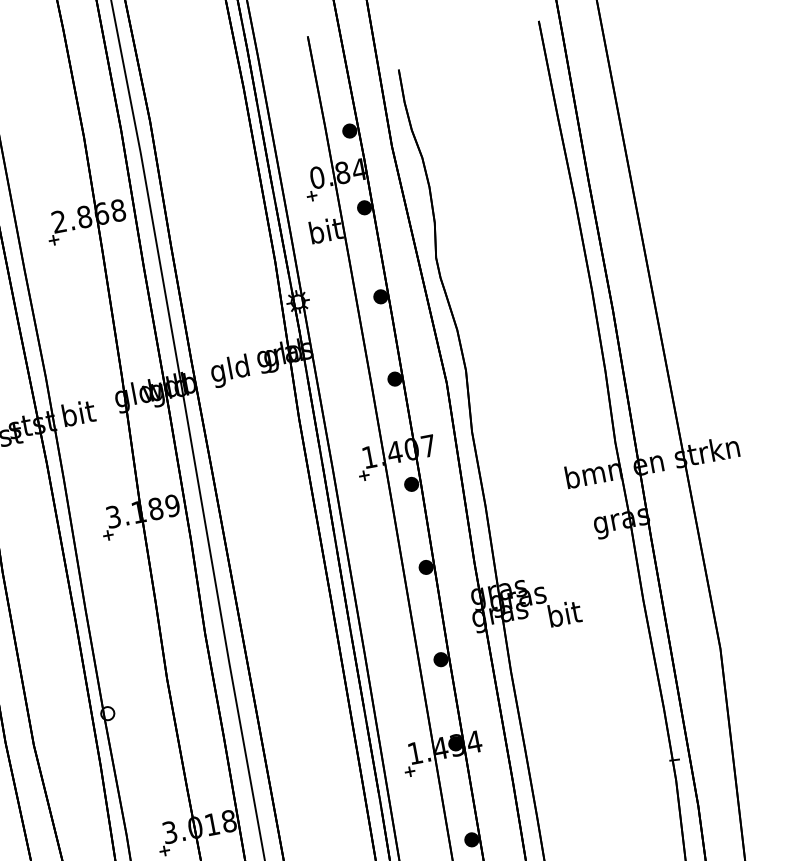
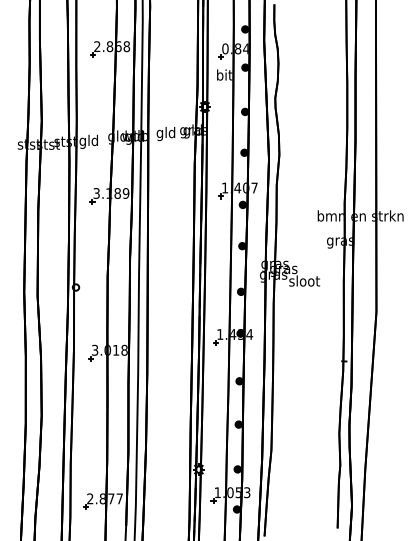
text: (77, 415) -> (88, 141), bit -> gld
text: (563, 612) -> (304, 280), bit -> sloot

